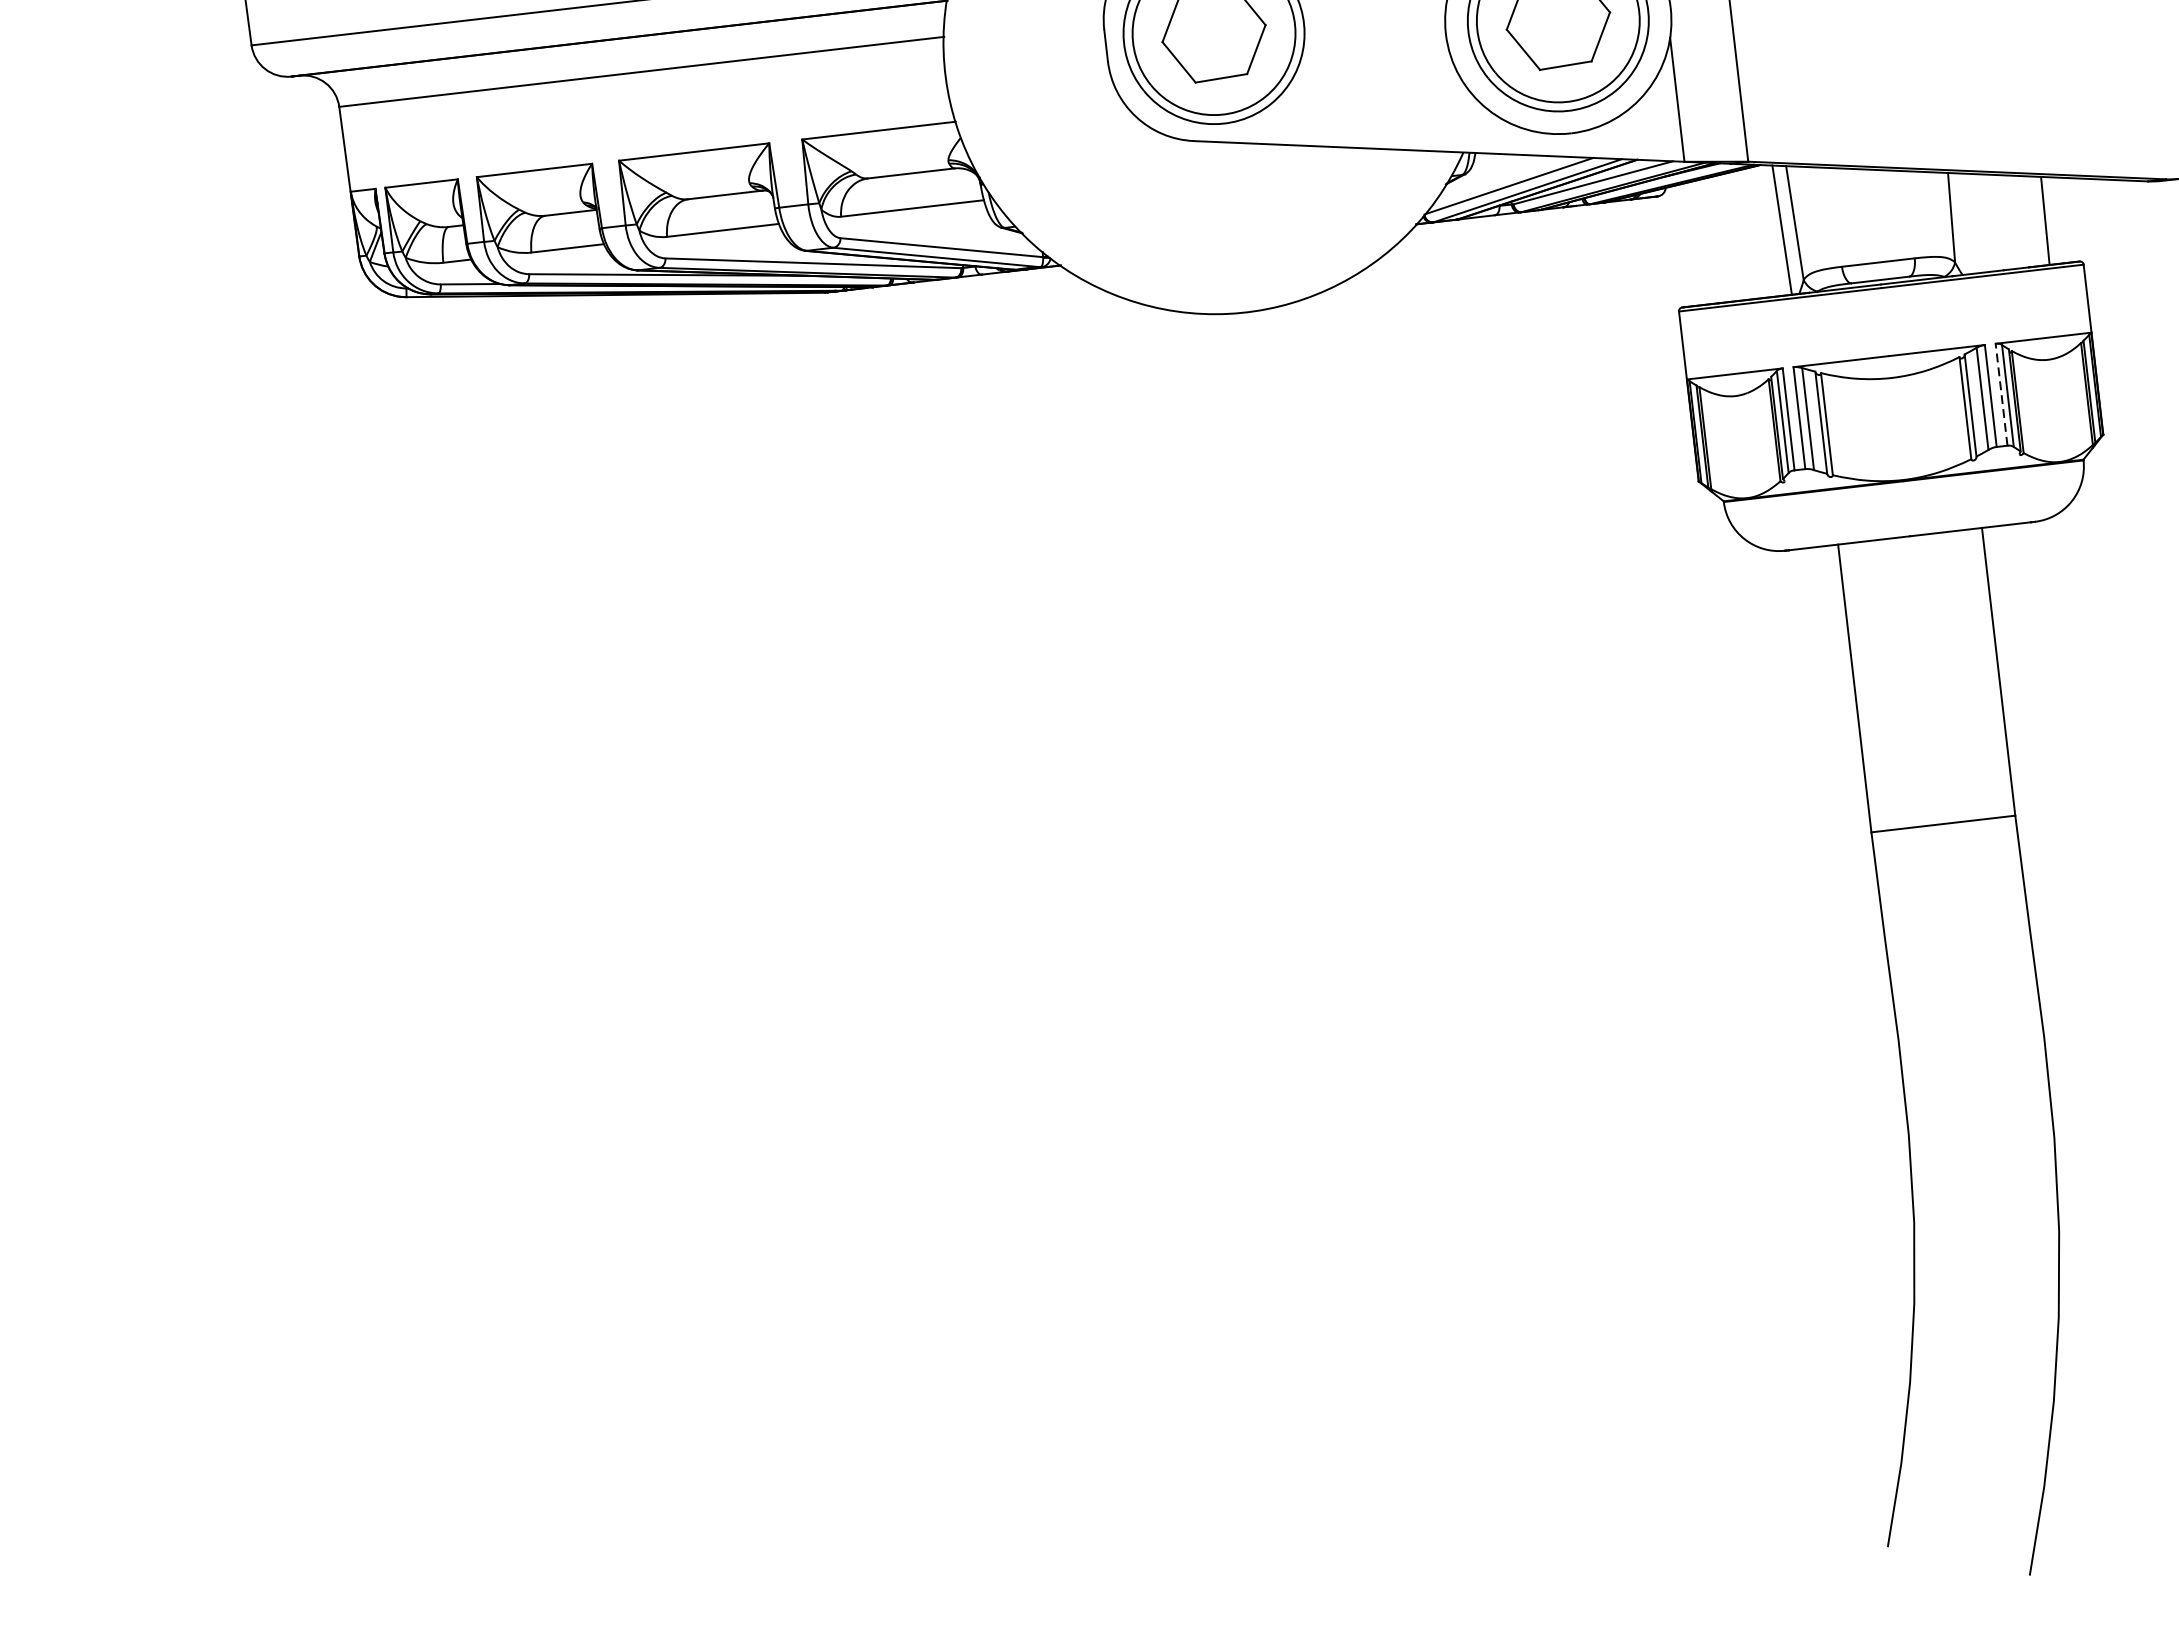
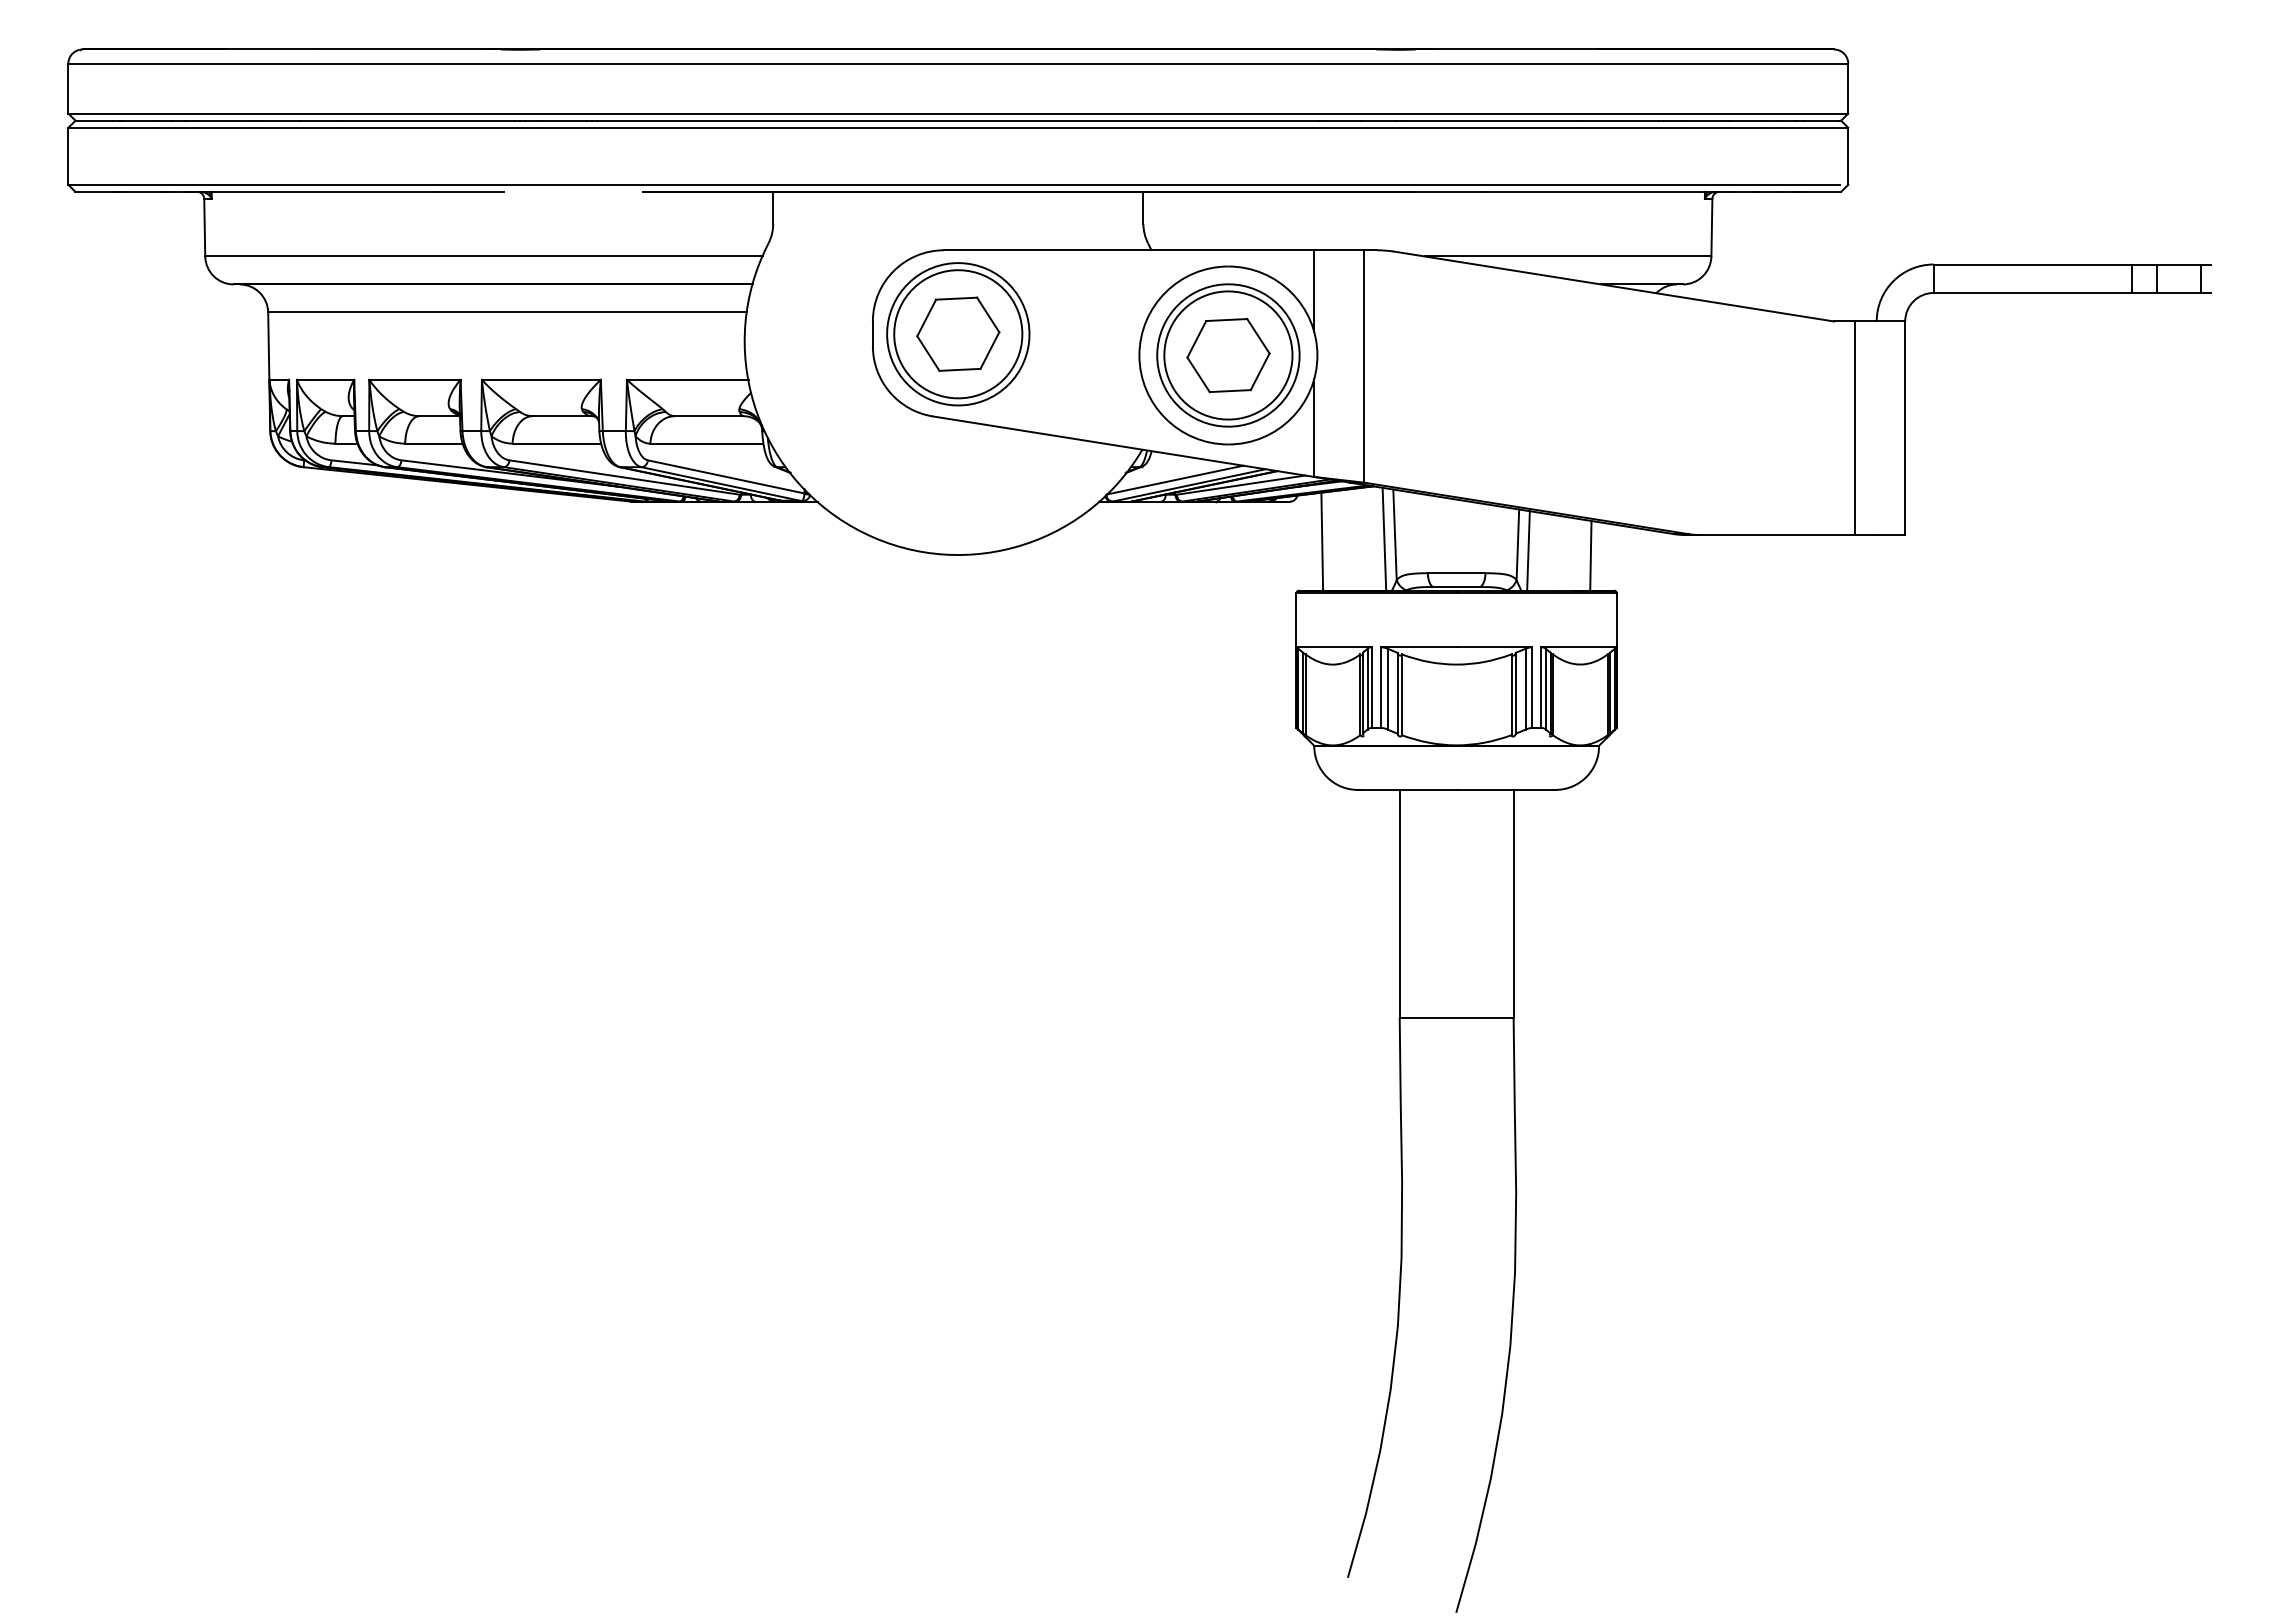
line: (1965, 223) -> (1528, 550), added
line: (1704, 242) -> (1322, 541), added
line: (2000, 394) -> (1540, 687), dashed -> solid

